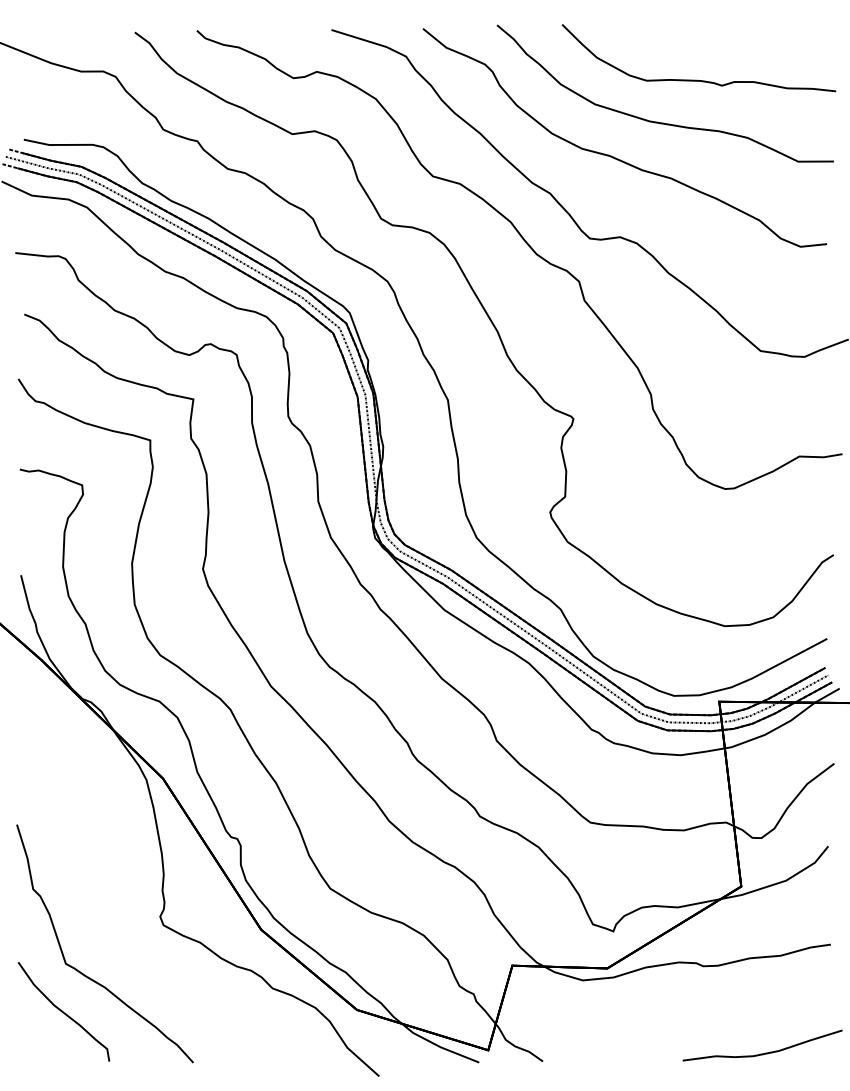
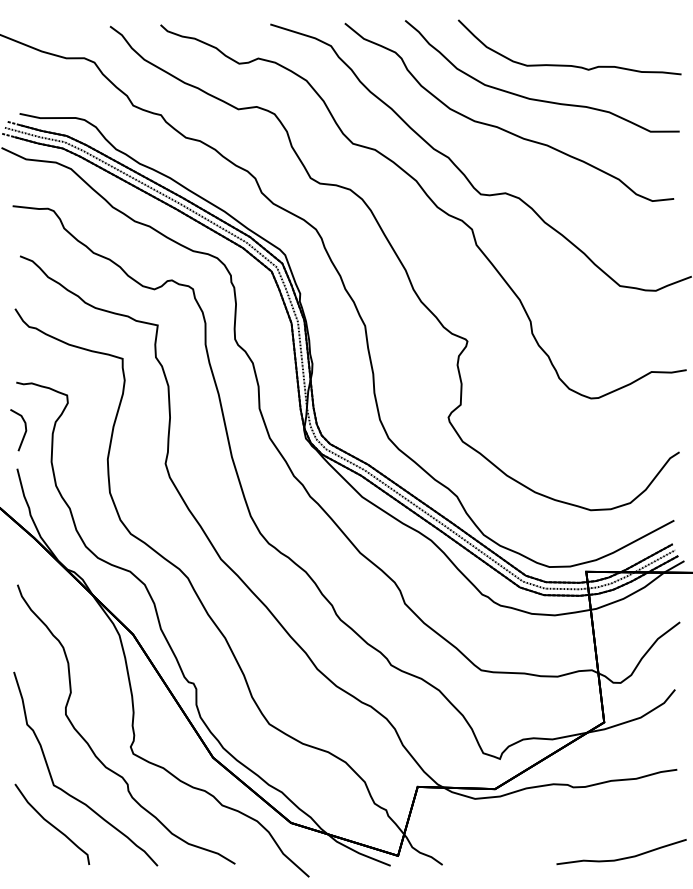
line: (29, 530) -> (24, 432), added
curve: (112, 917) -> (91, 747), added

